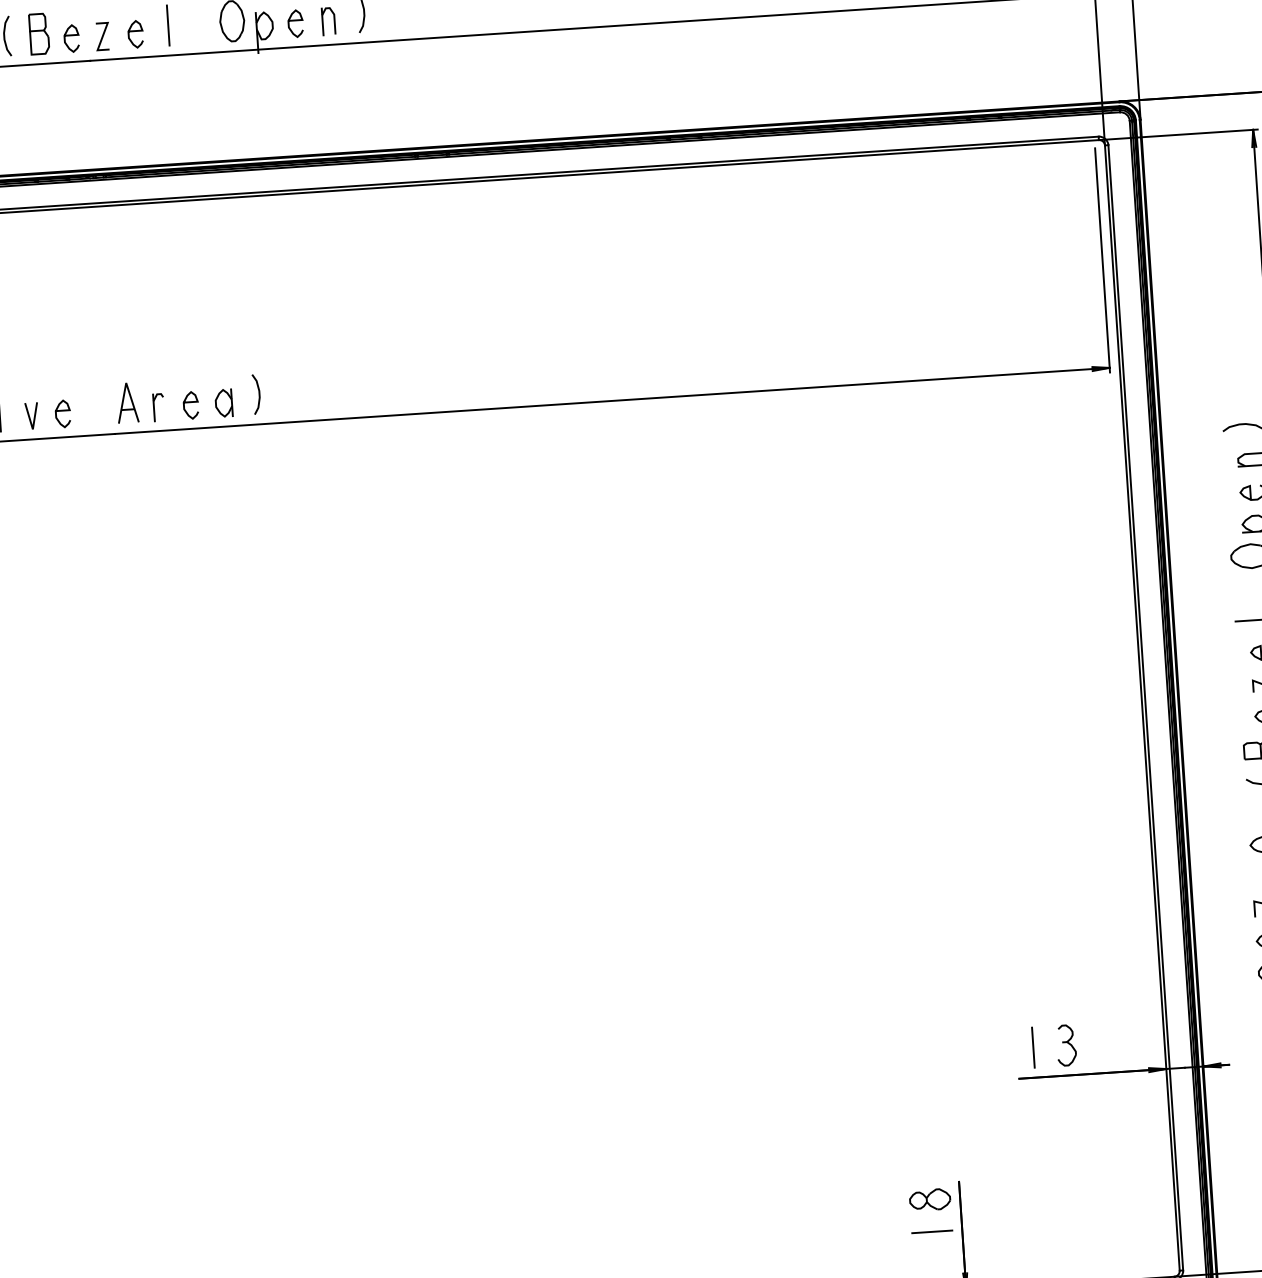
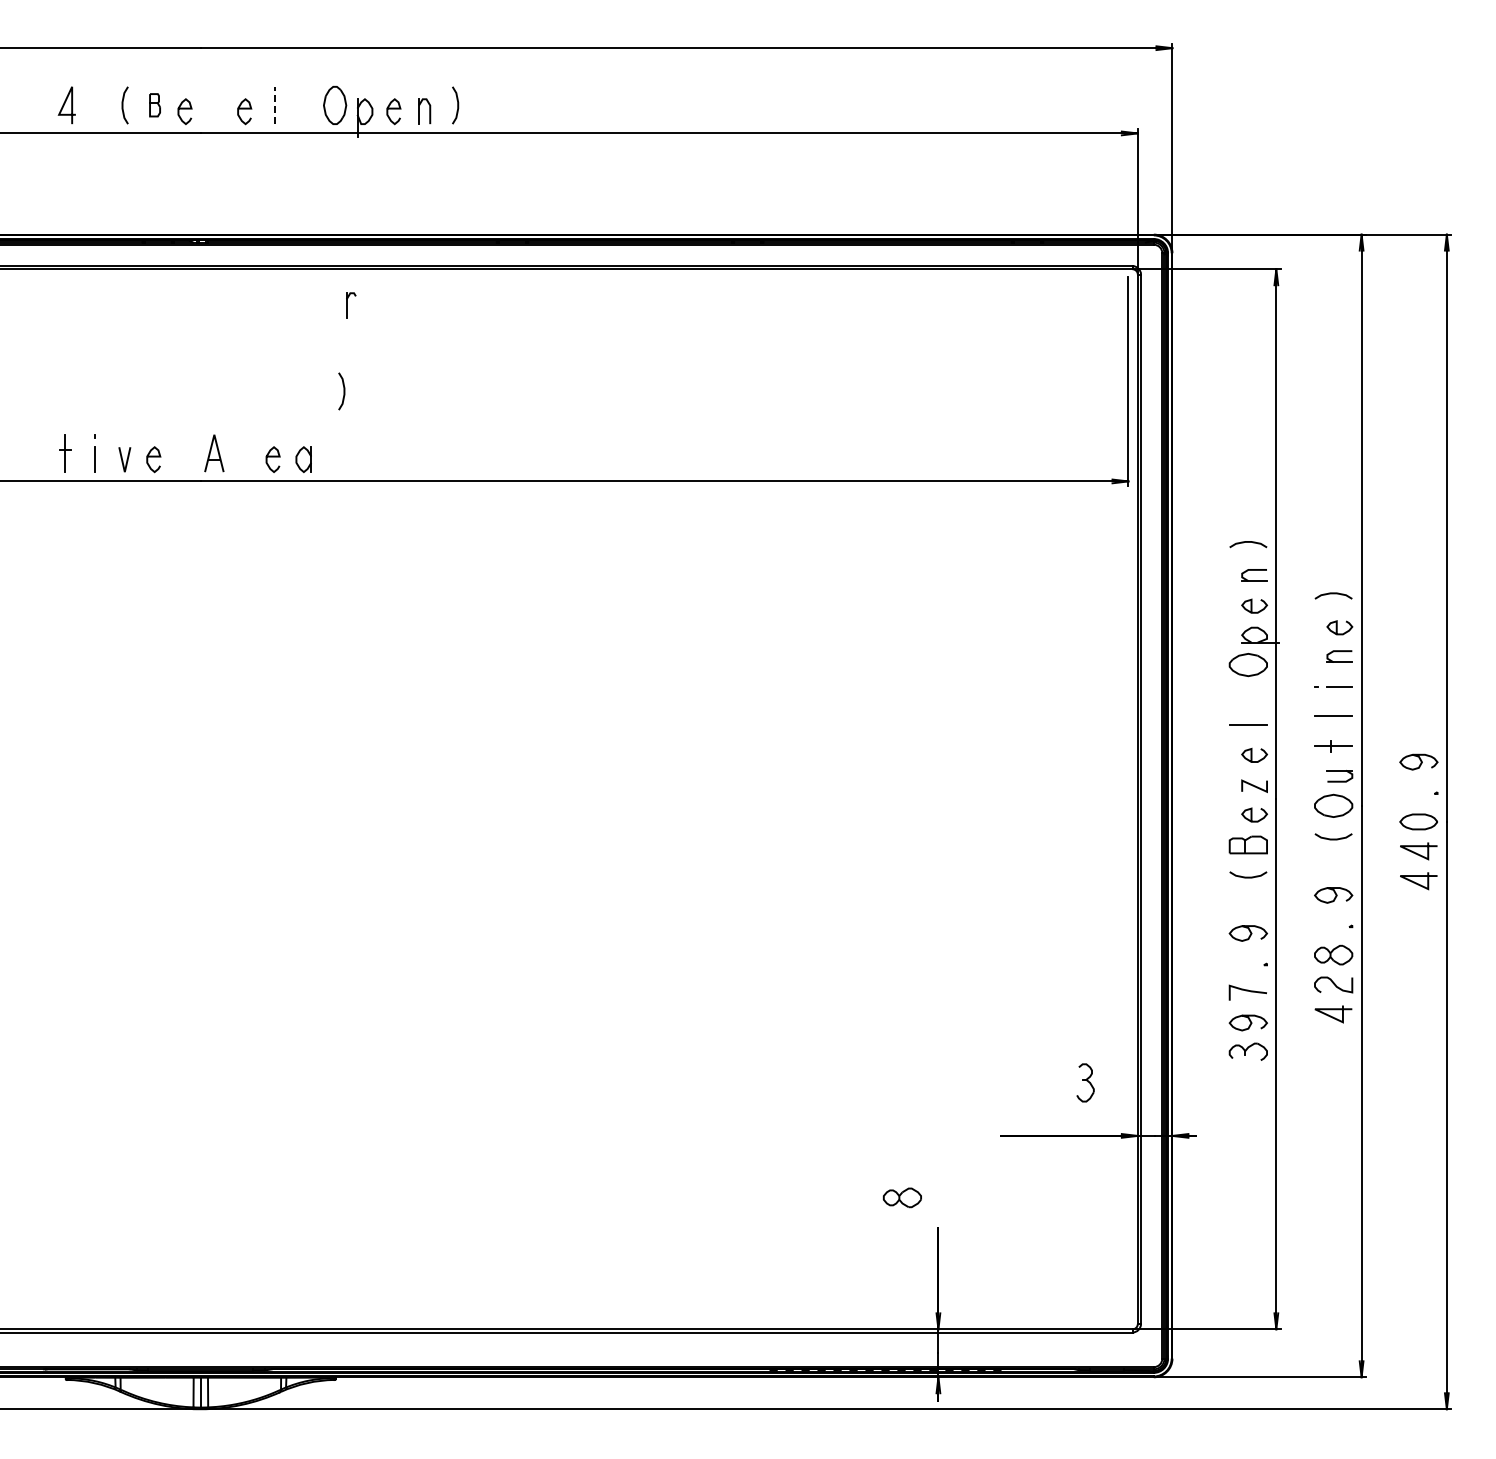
line: (168, 25) -> (275, 105), solid -> dashed
part: (38, 33) -> (154, 104), size x0.6
line: (102, 36) -> (213, 111), removed
curve: (258, 394) -> (343, 391), moved
part: (159, 407) -> (351, 305), moved
part: (1066, 1045) -> (1085, 1082), moved
line: (1033, 1047) -> (1015, 1107), removed
part: (929, 1199) -> (901, 1197), moved
line: (932, 1231) -> (910, 1272), removed

